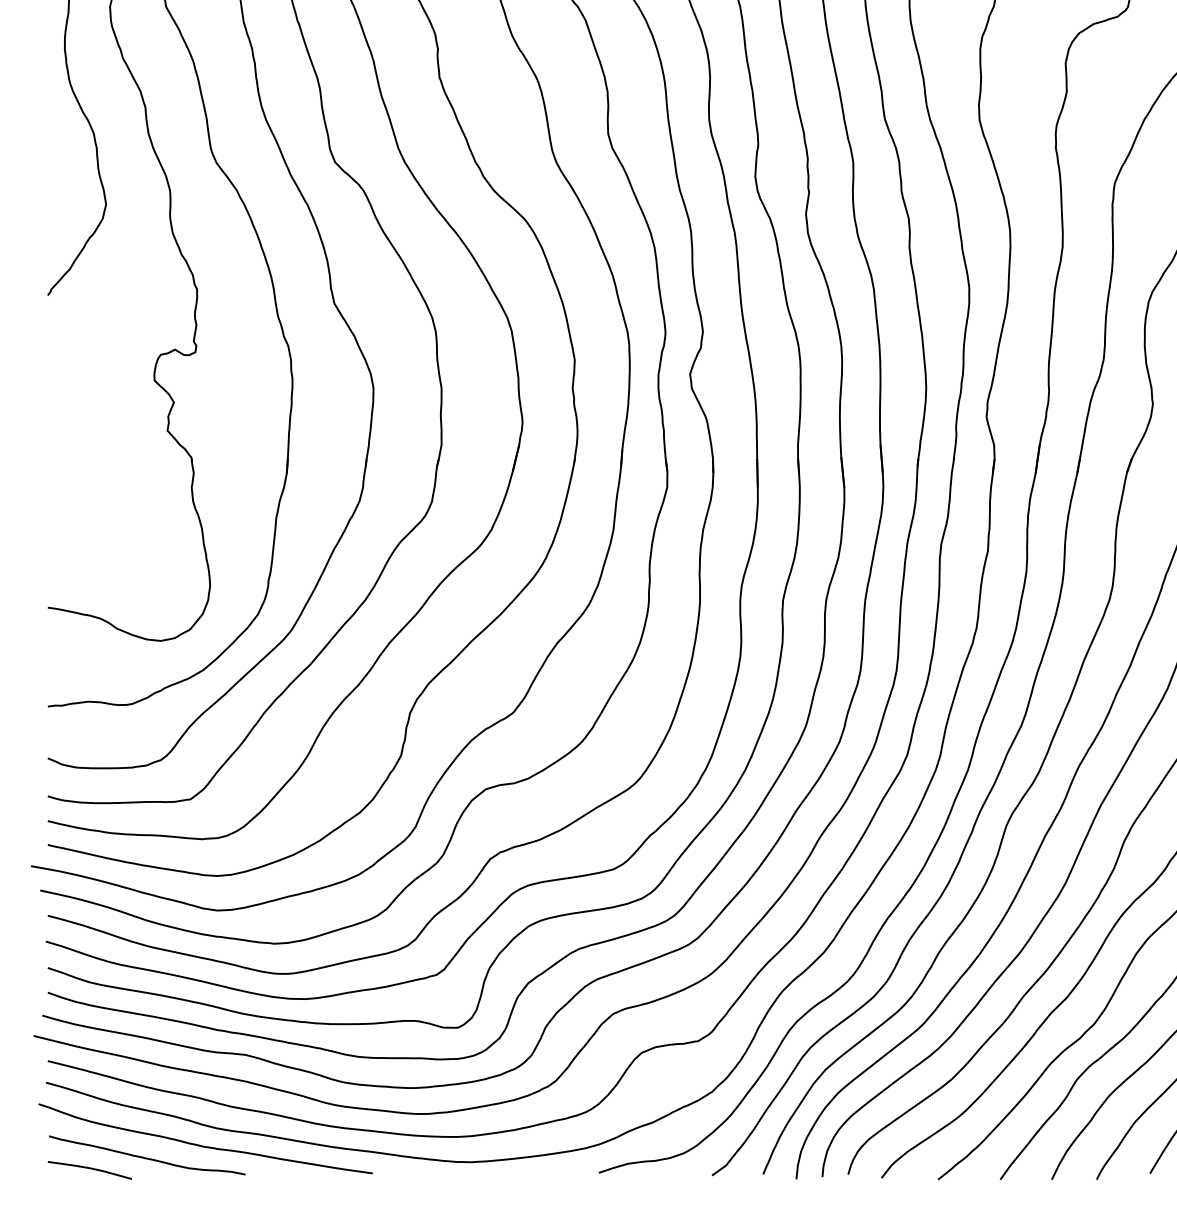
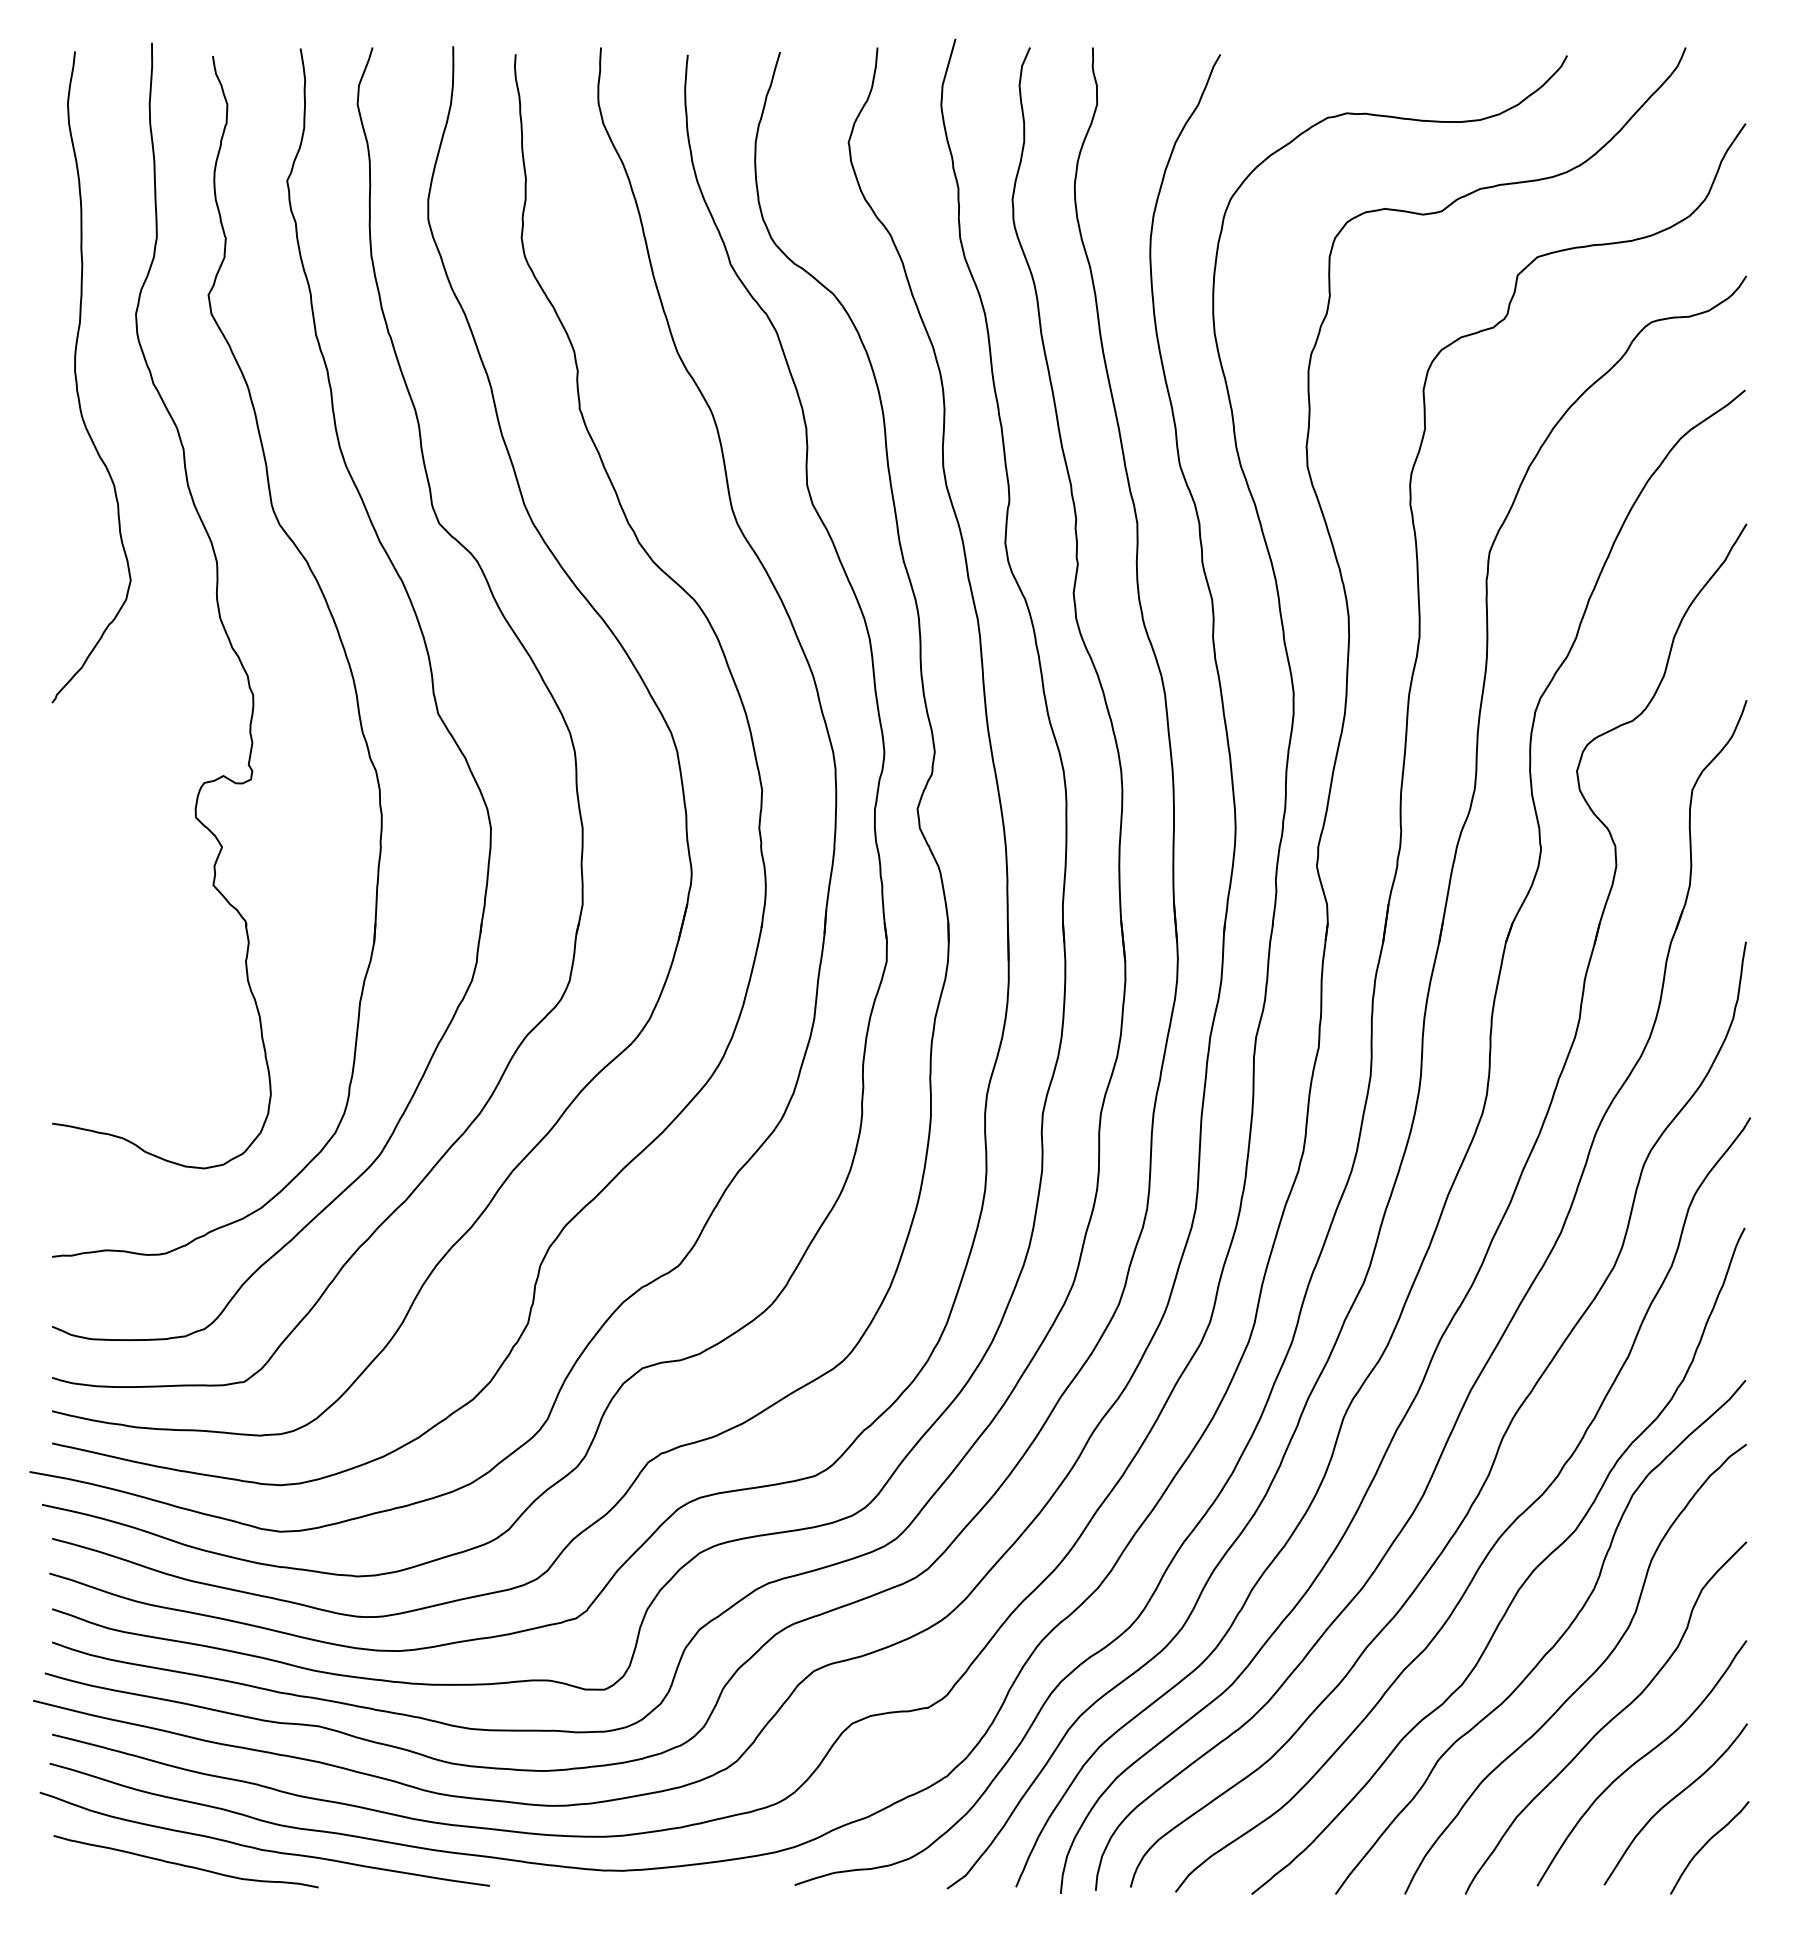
curve: (89, 1168) -> (108, 1879), removed

